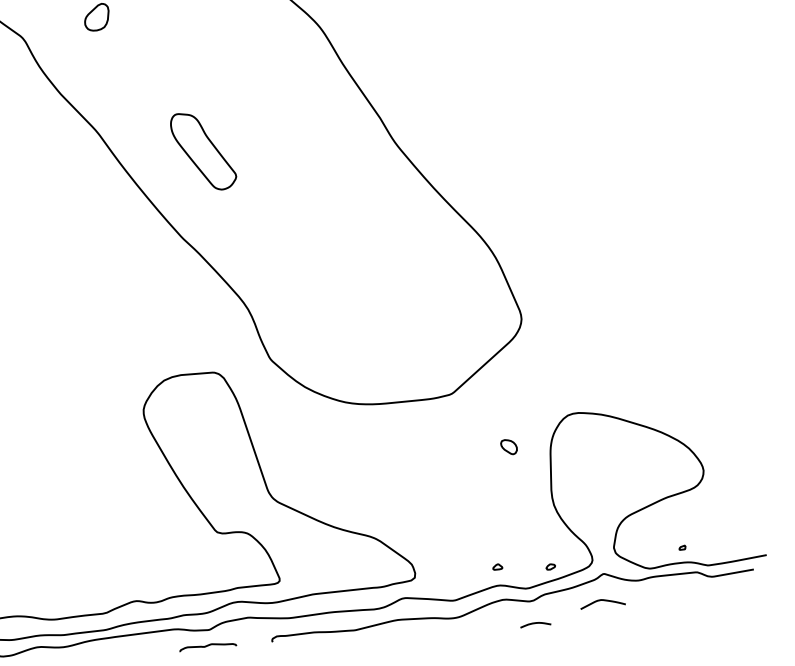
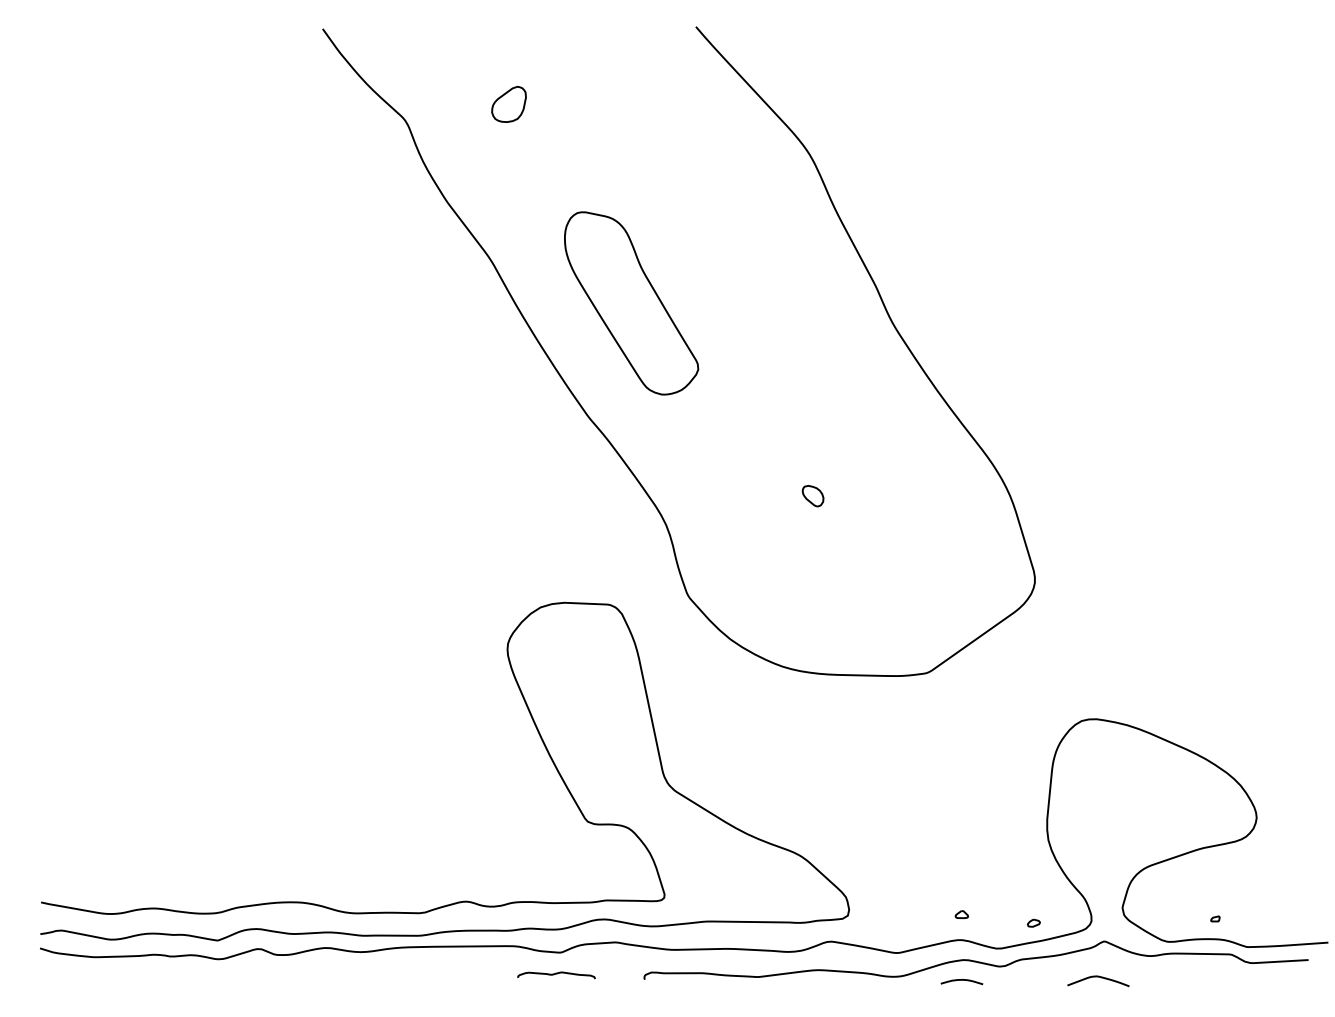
part: (203, 151) -> (631, 303), size x1.67
part: (508, 447) -> (812, 496), moved
curve: (535, 623) -> (961, 980), moved

